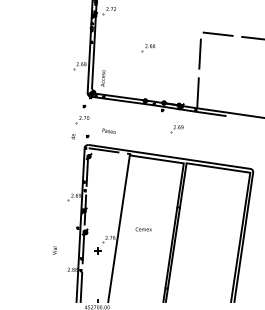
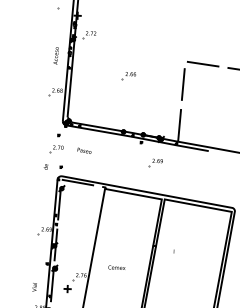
text: (103, 78) -> (56, 55), moved
text: (108, 130) -> (83, 150), moved
text: (54, 250) -> (34, 287), moved

